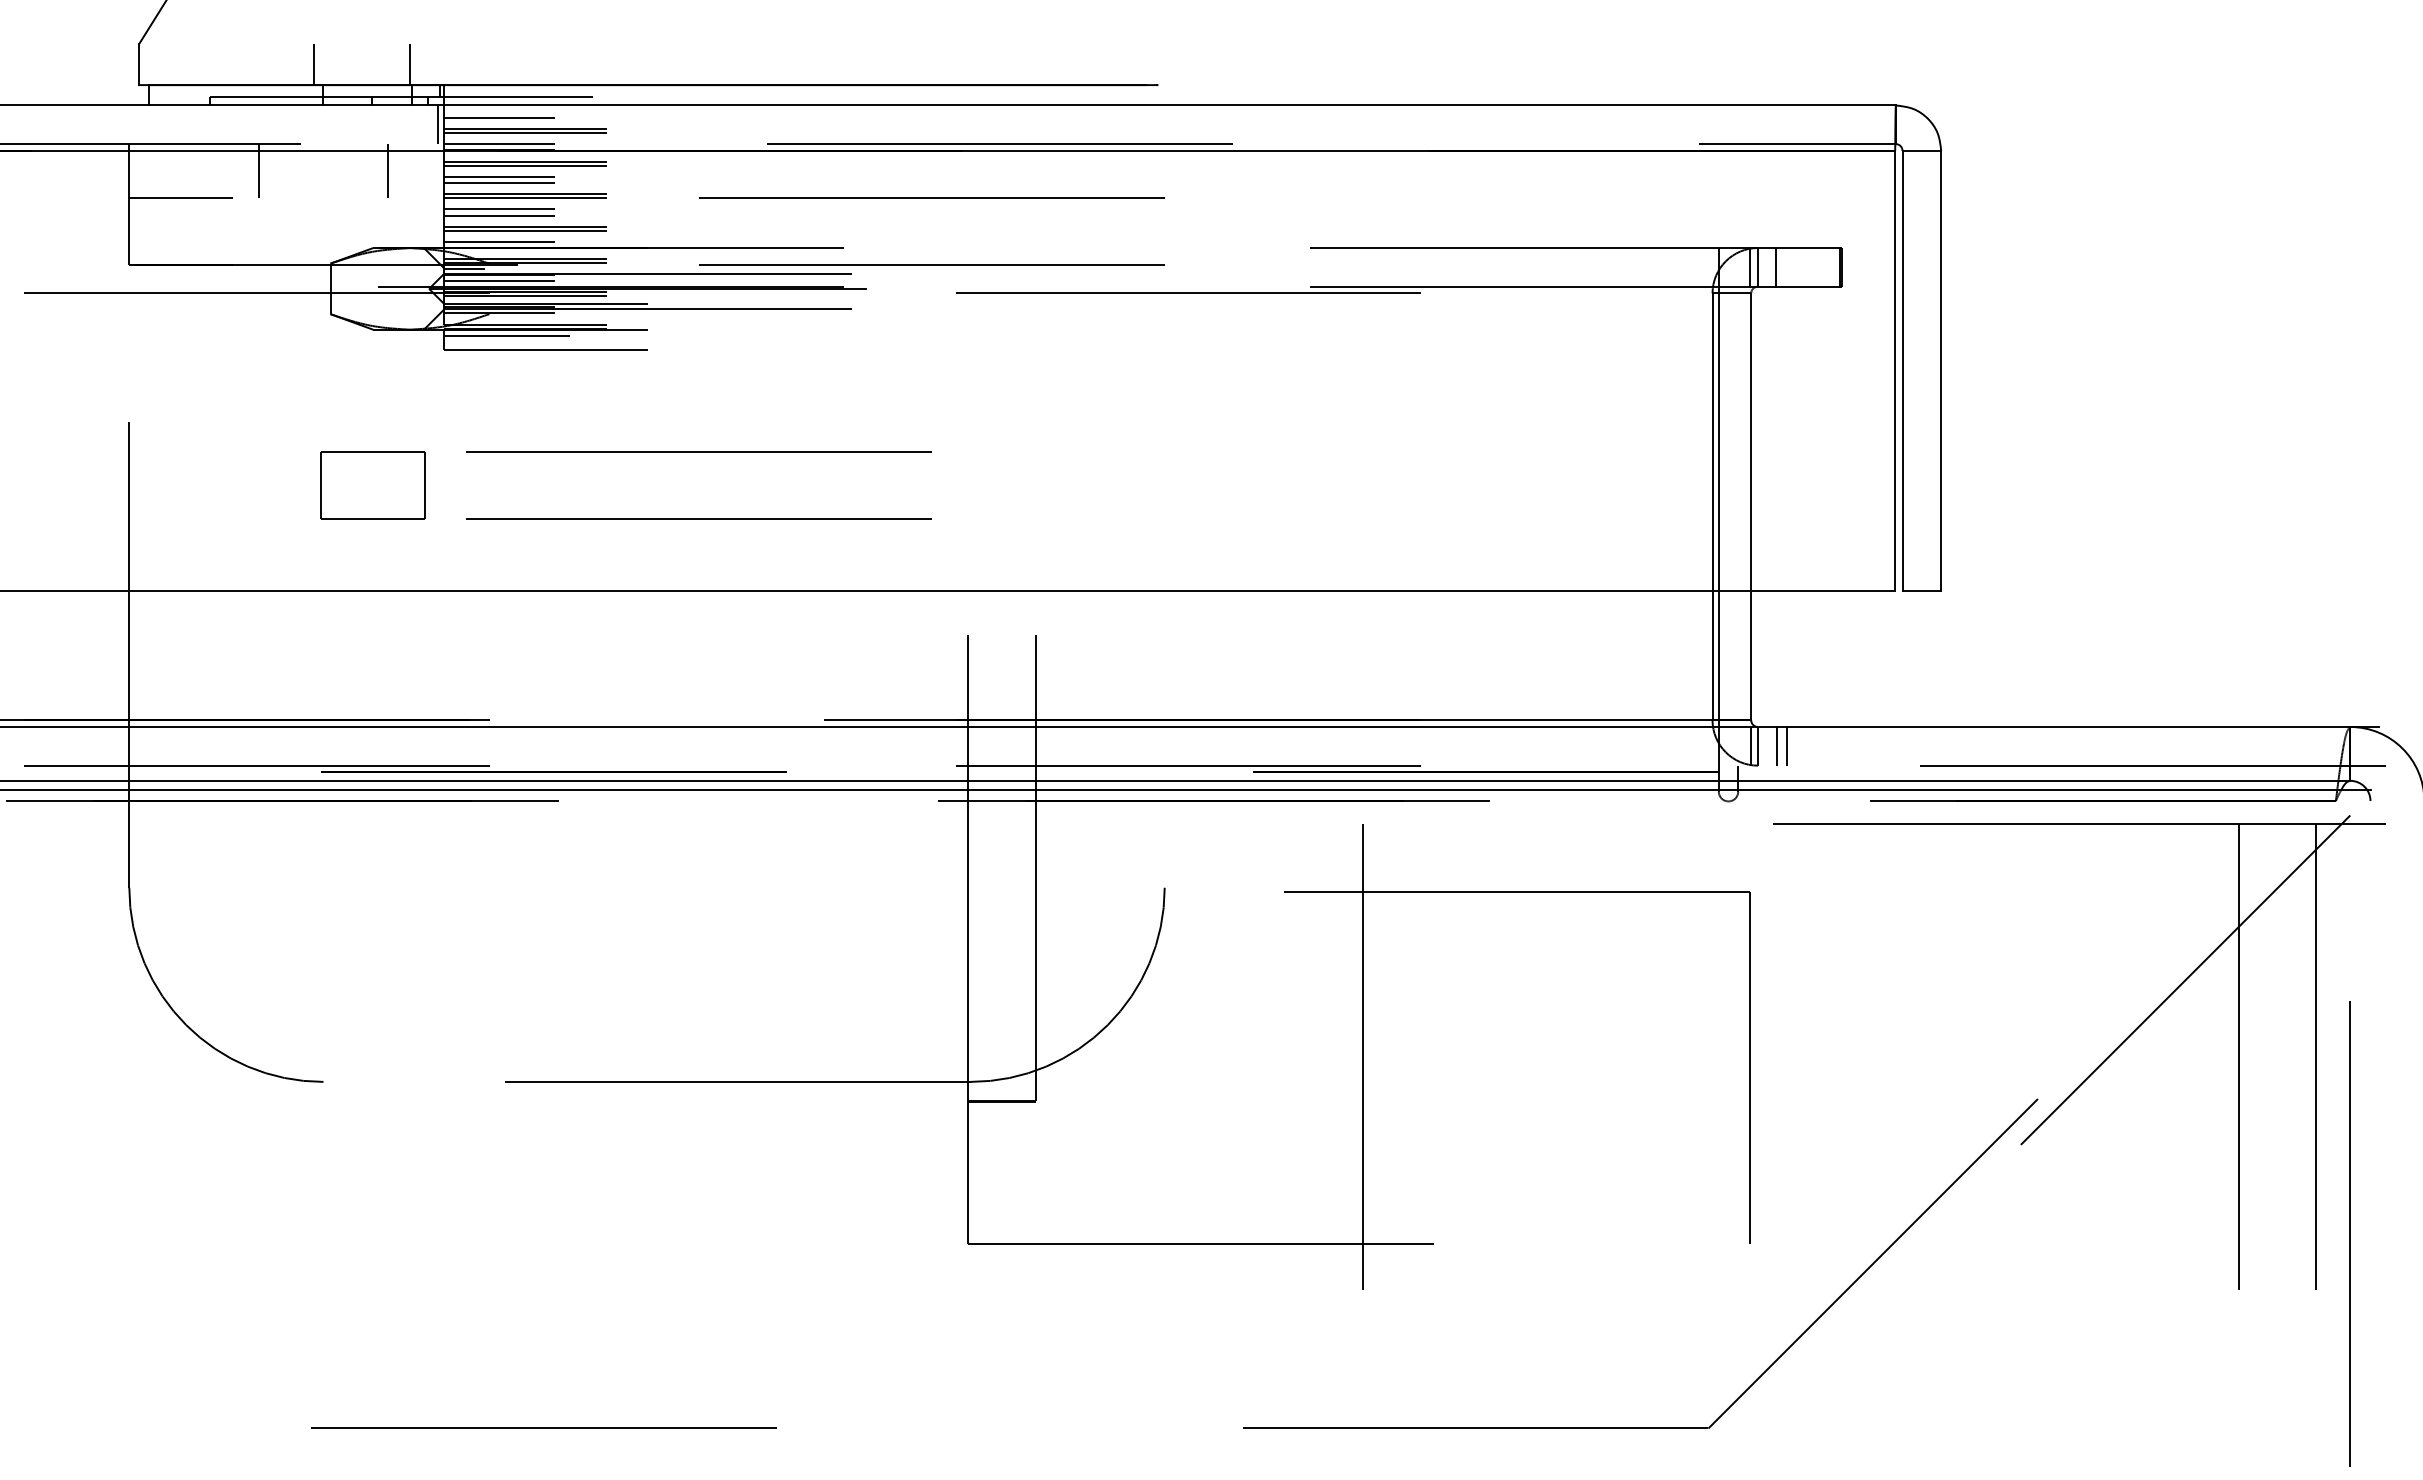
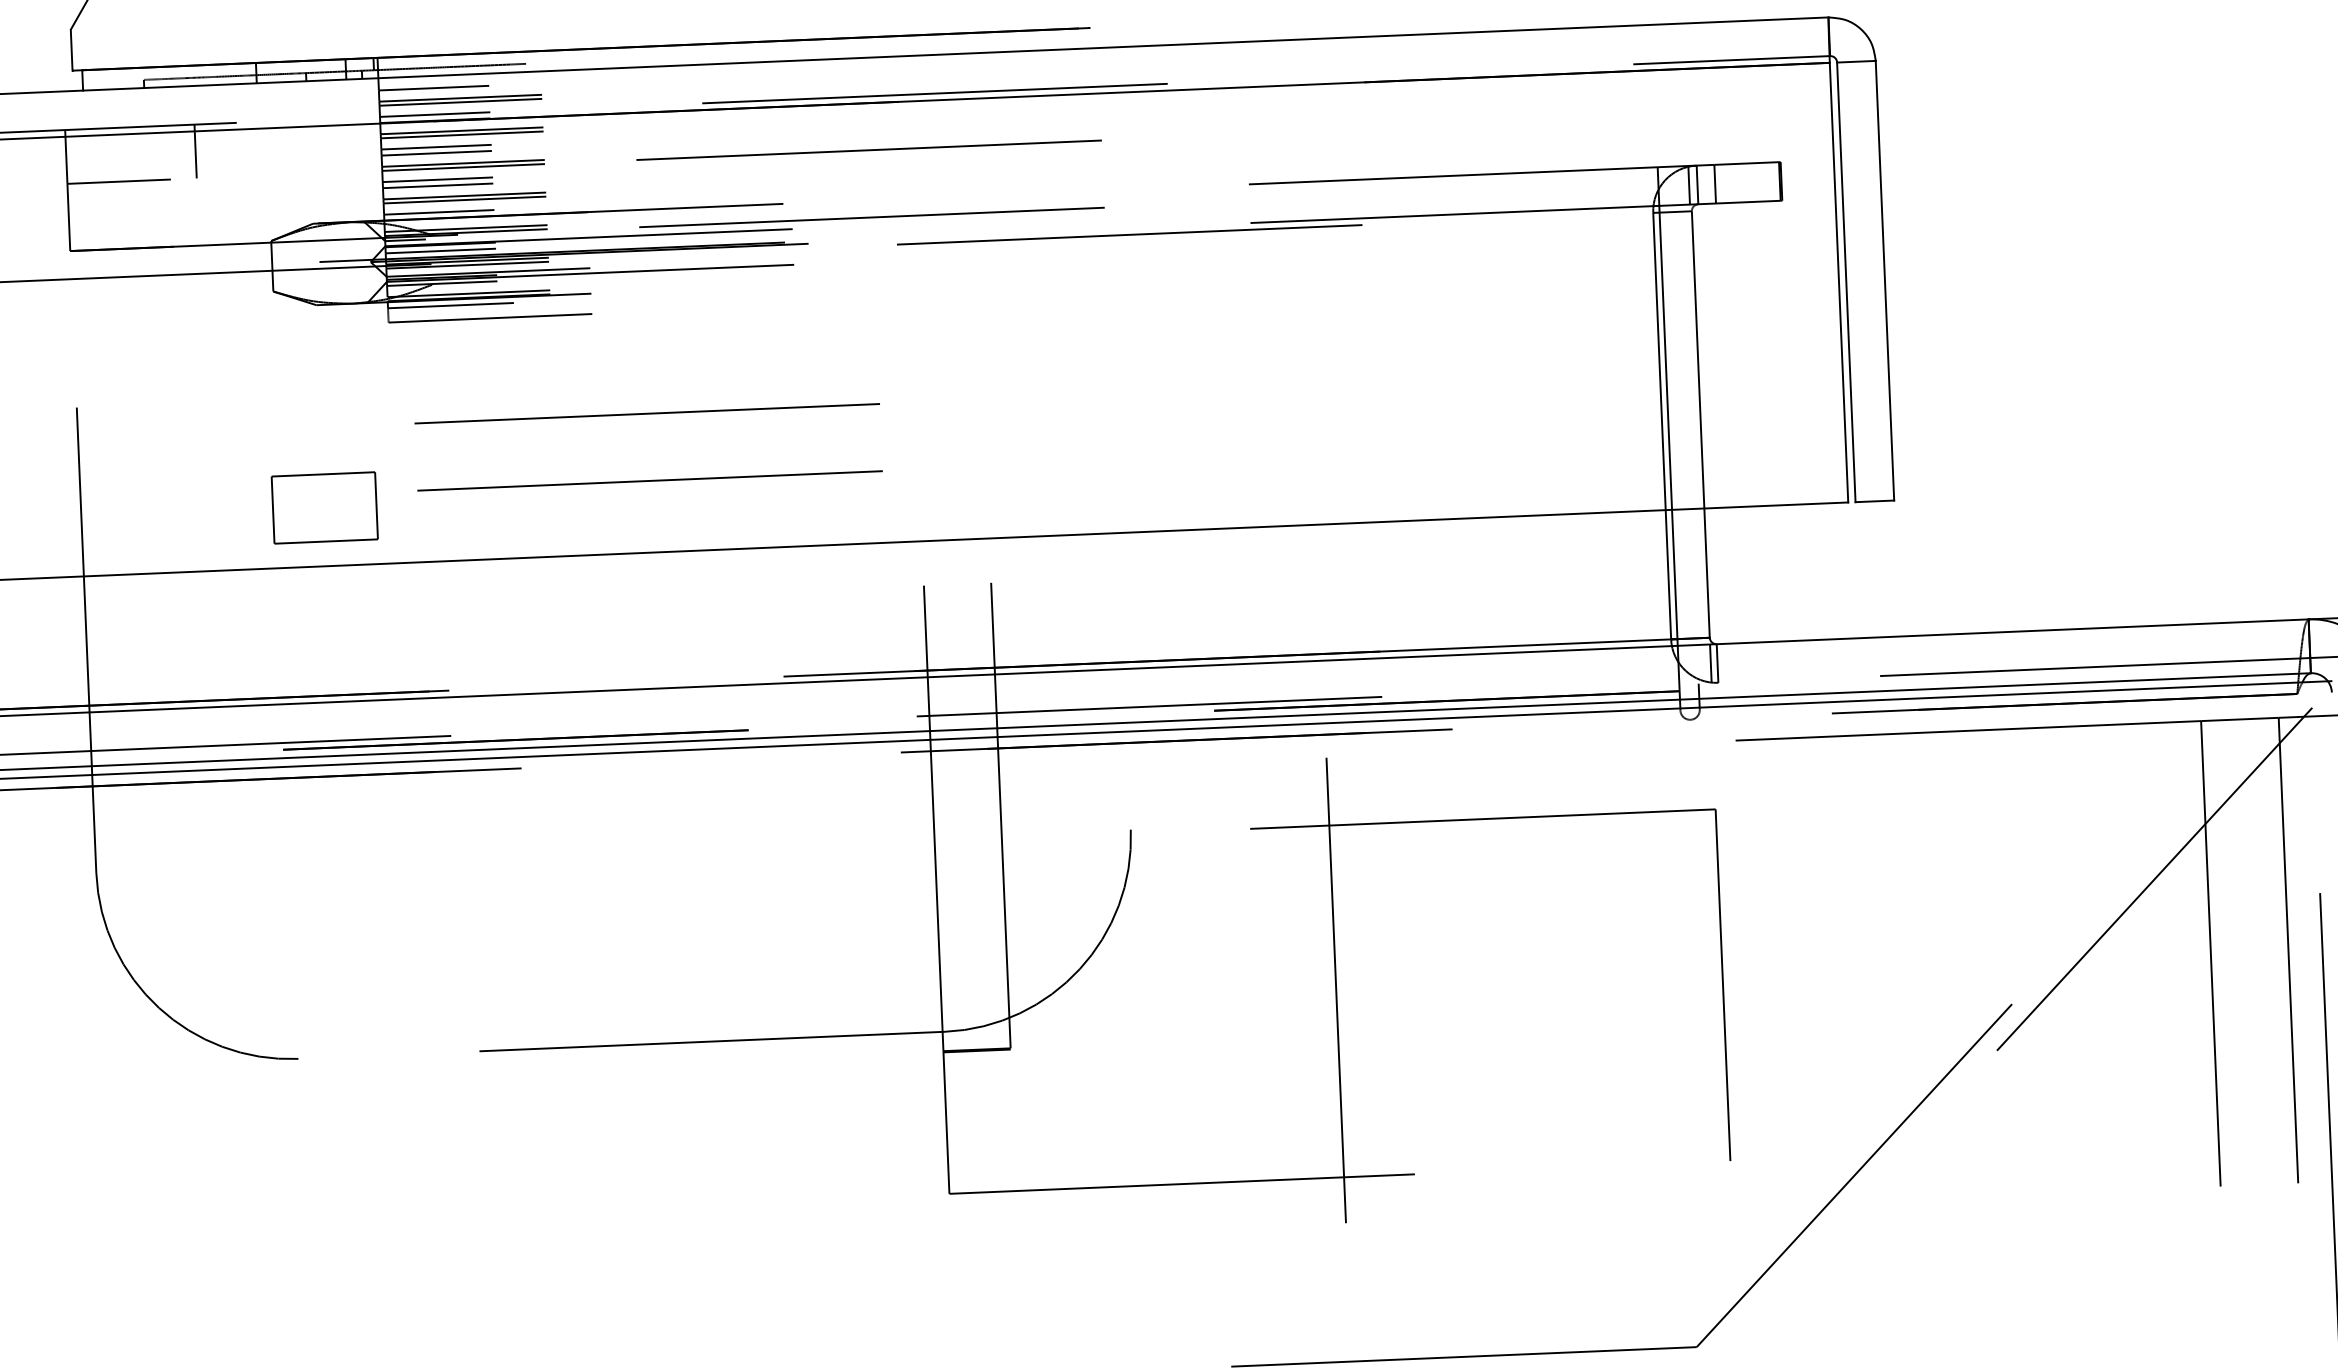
line: (314, 64) -> (246, 42), removed
line: (409, 64) -> (341, 38), removed
line: (438, 124) -> (373, 97), removed
line: (388, 170) -> (325, 145), removed
part: (372, 485) -> (324, 507), moved
line: (1777, 745) -> (1737, 661), removed
line: (1786, 745) -> (1746, 661), removed

